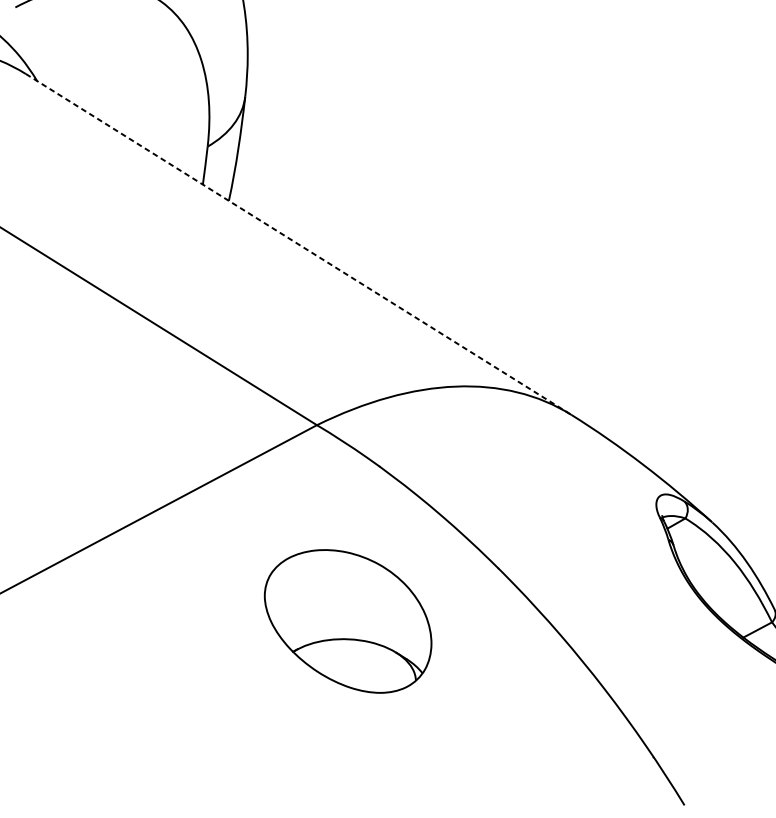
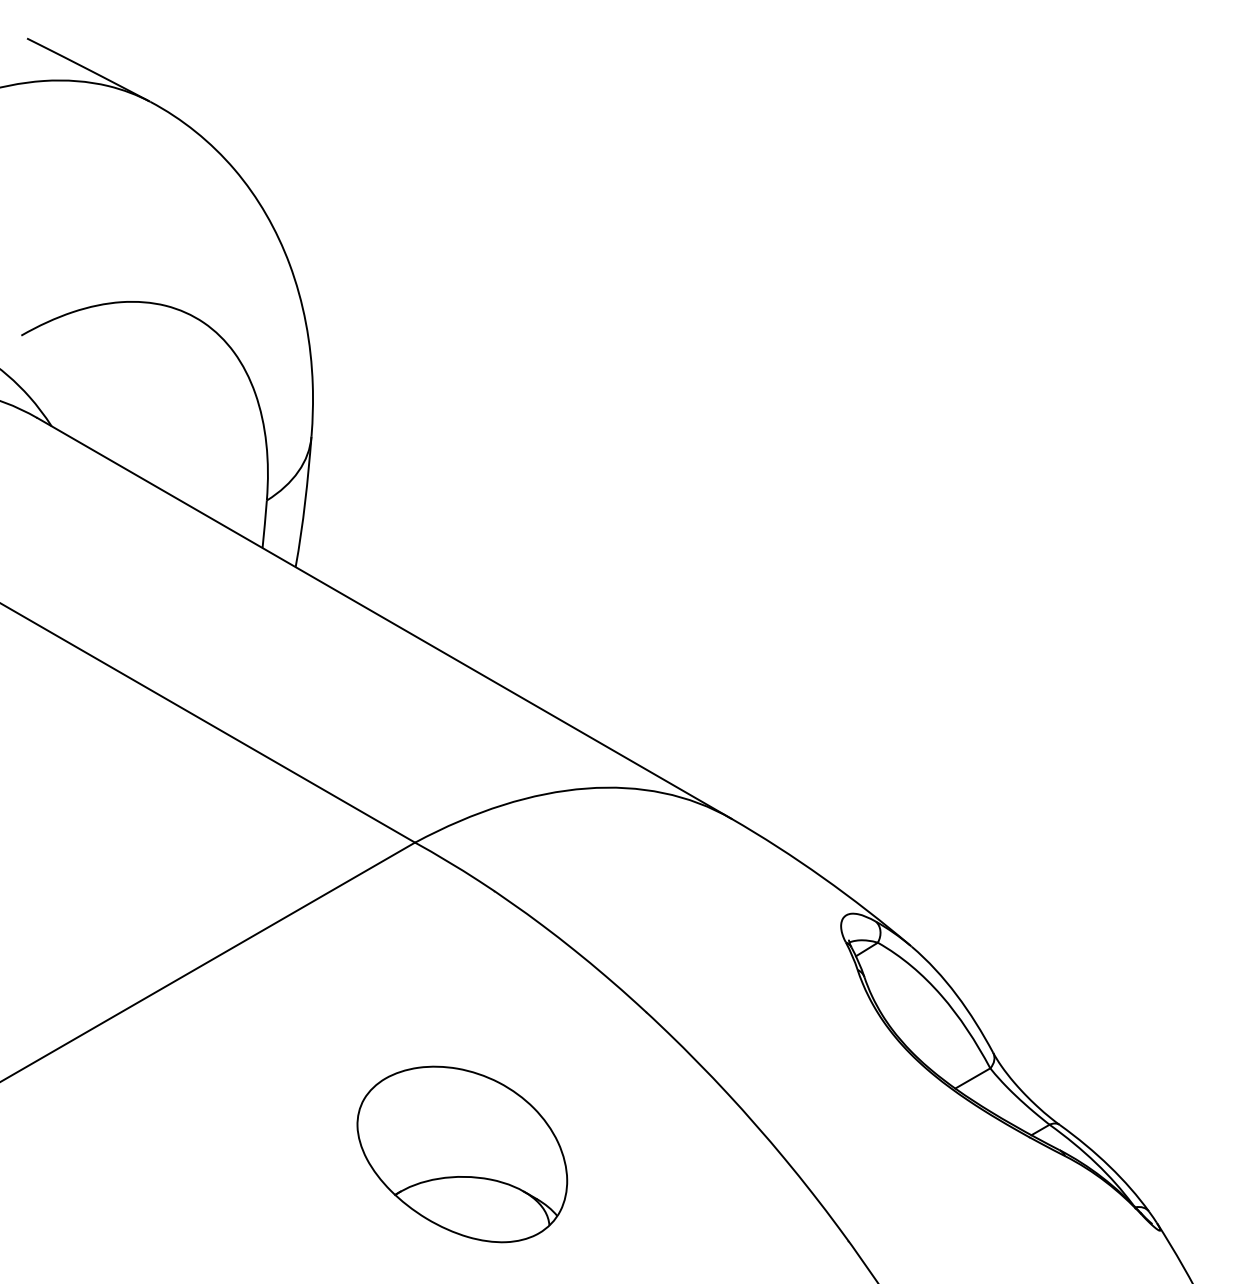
line: (298, 244) -> (384, 618), dashed -> solid
part: (348, 621) -> (462, 1154), moved

